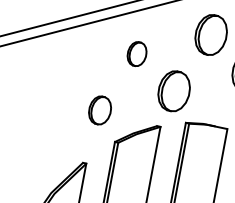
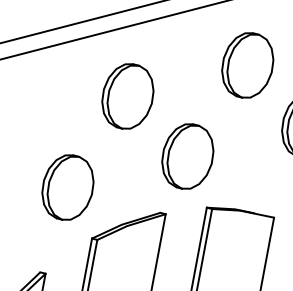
part: (136, 53) -> (126, 95), size x1.67
part: (99, 110) -> (66, 187), size x1.43

